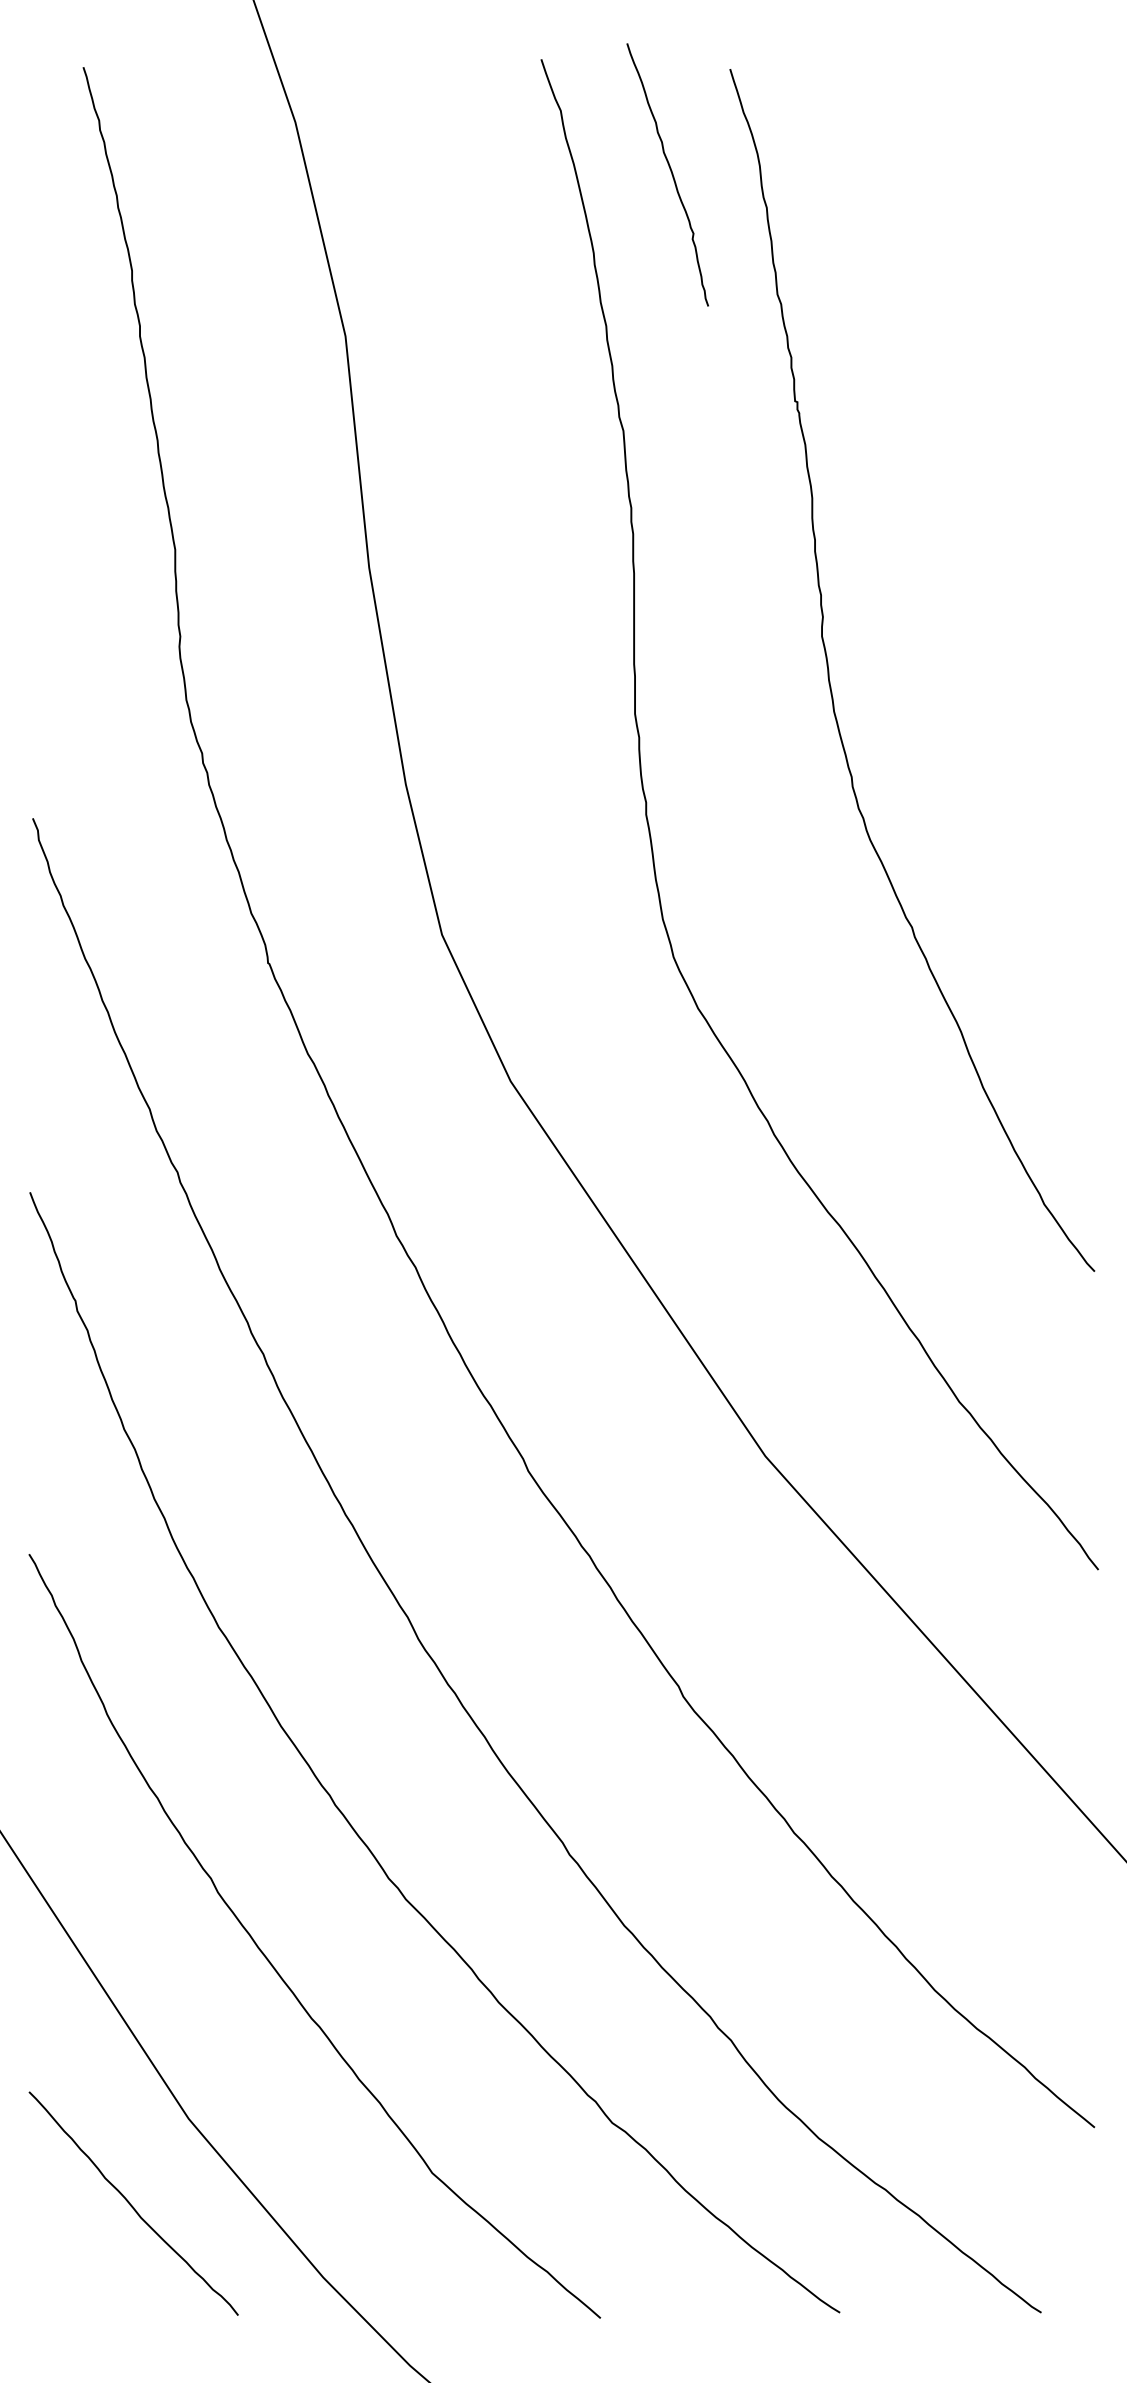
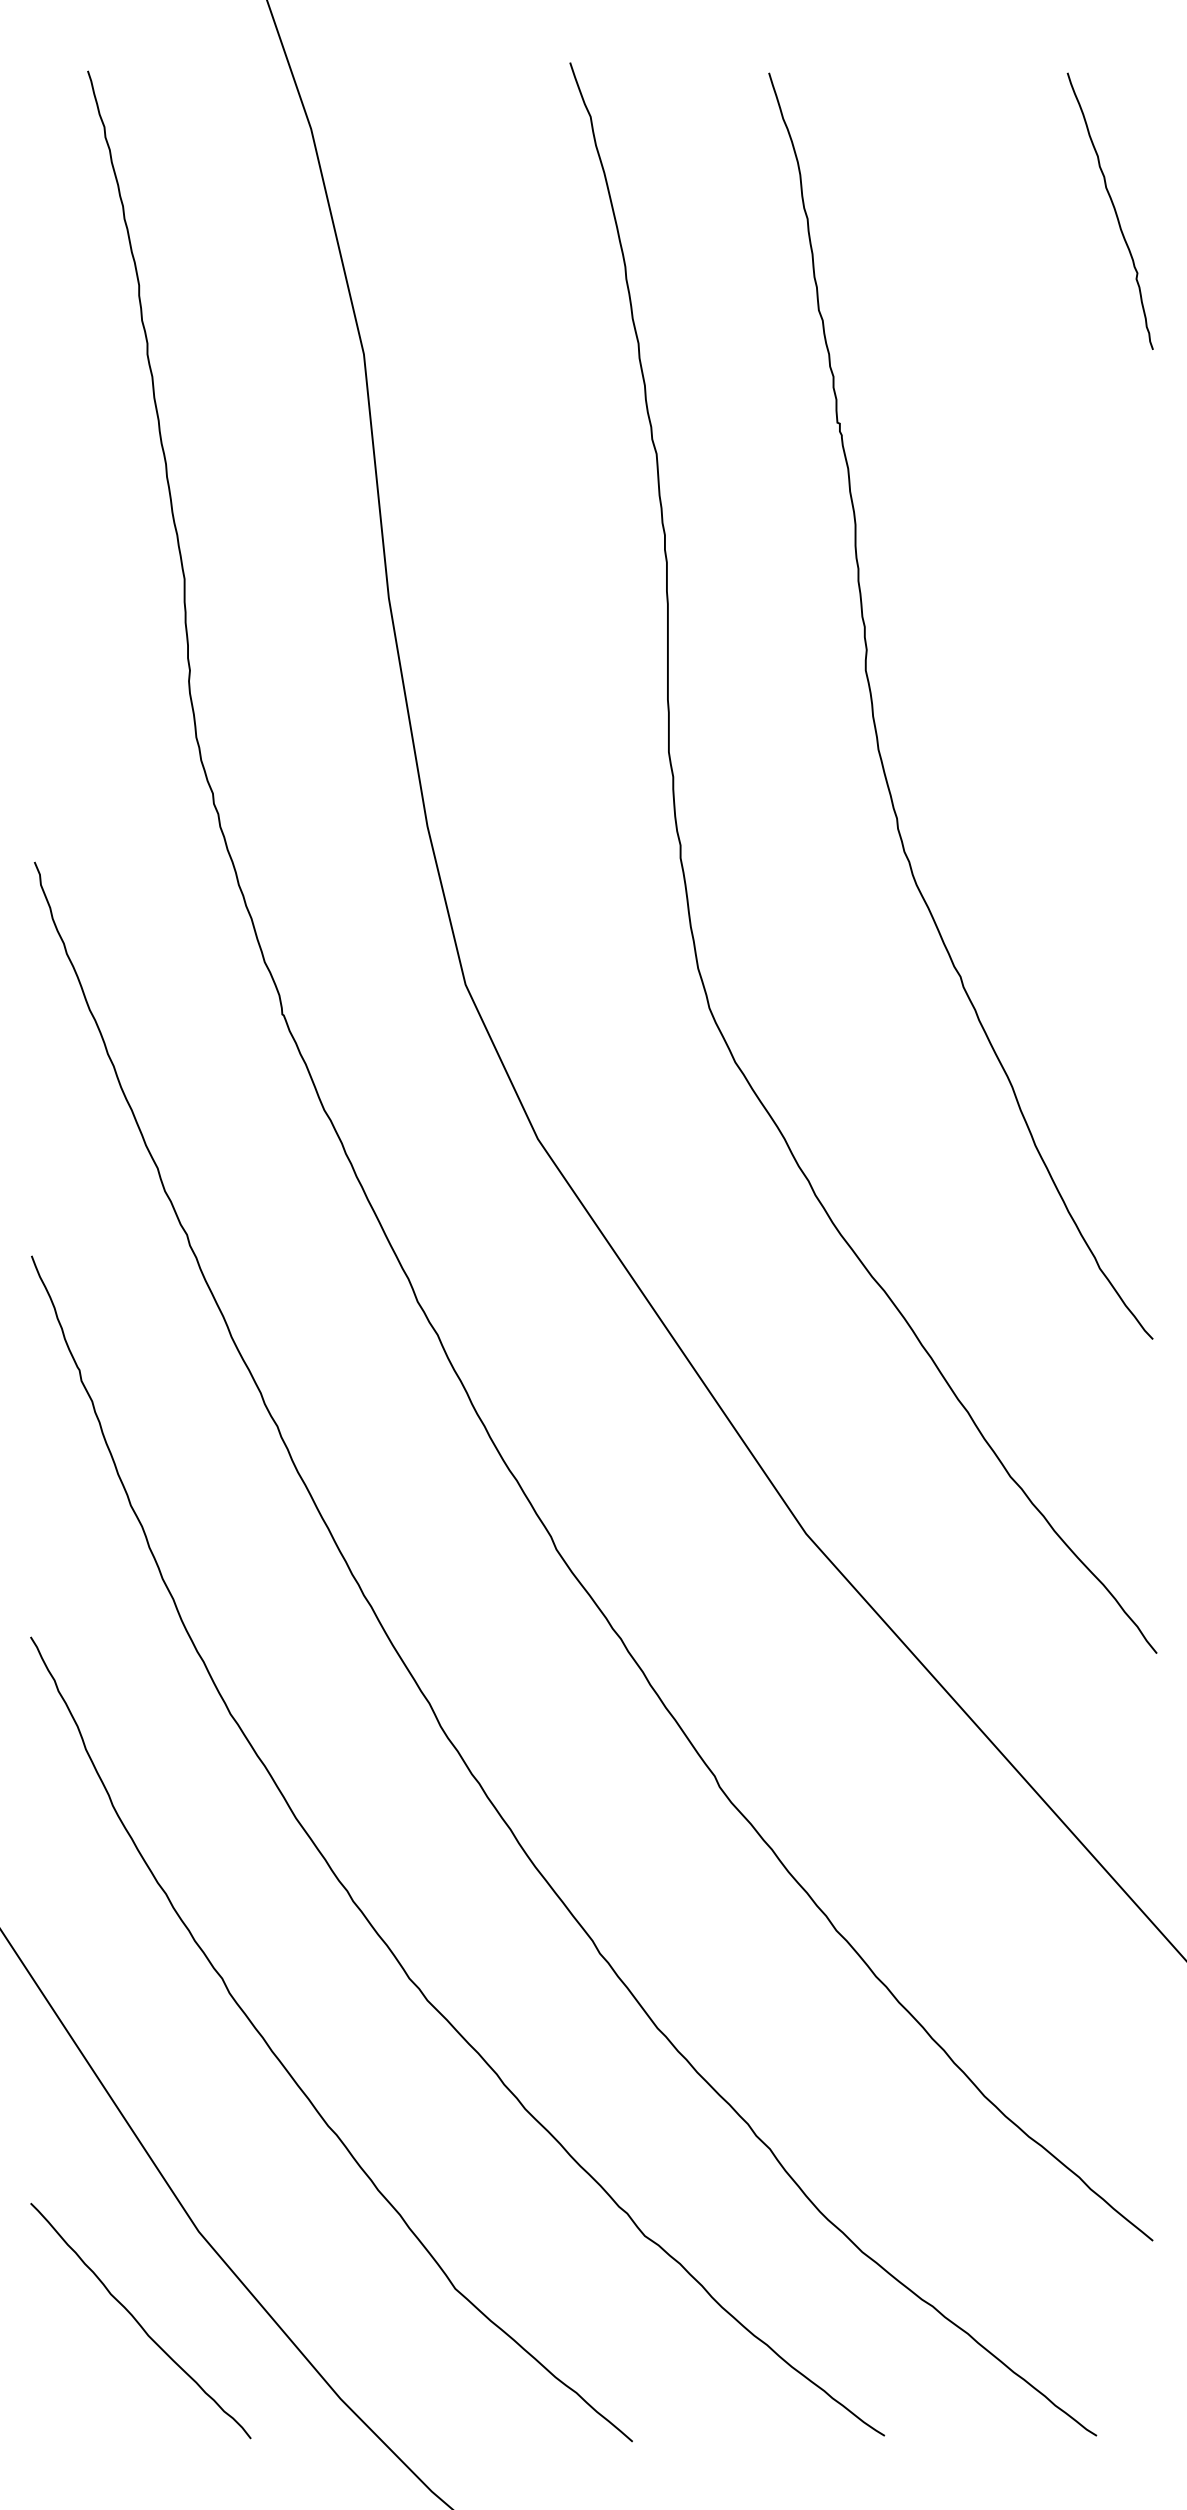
curve: (670, 172) -> (1113, 208), moved

